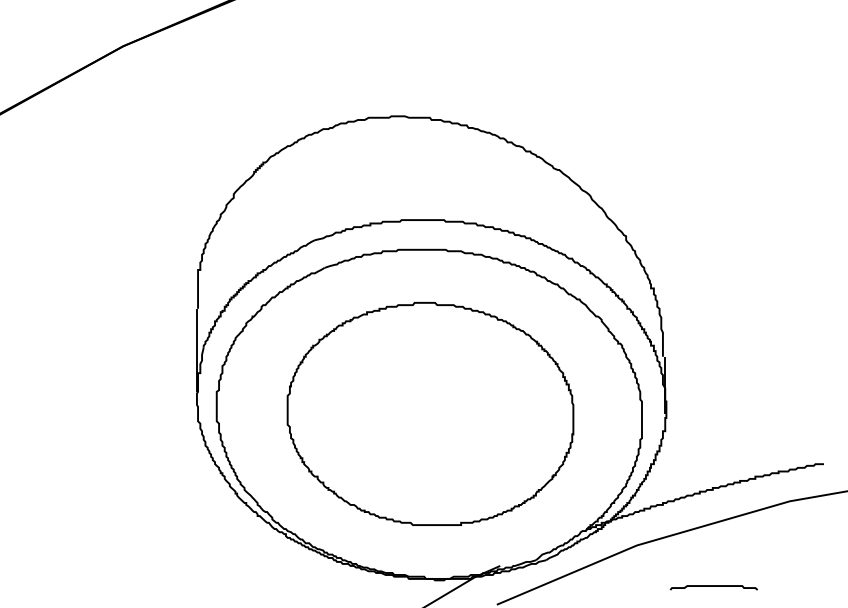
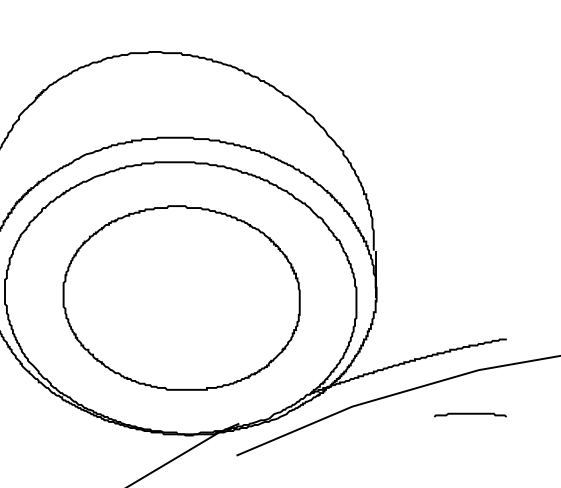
curve: (713, 586) -> (470, 414), moved

